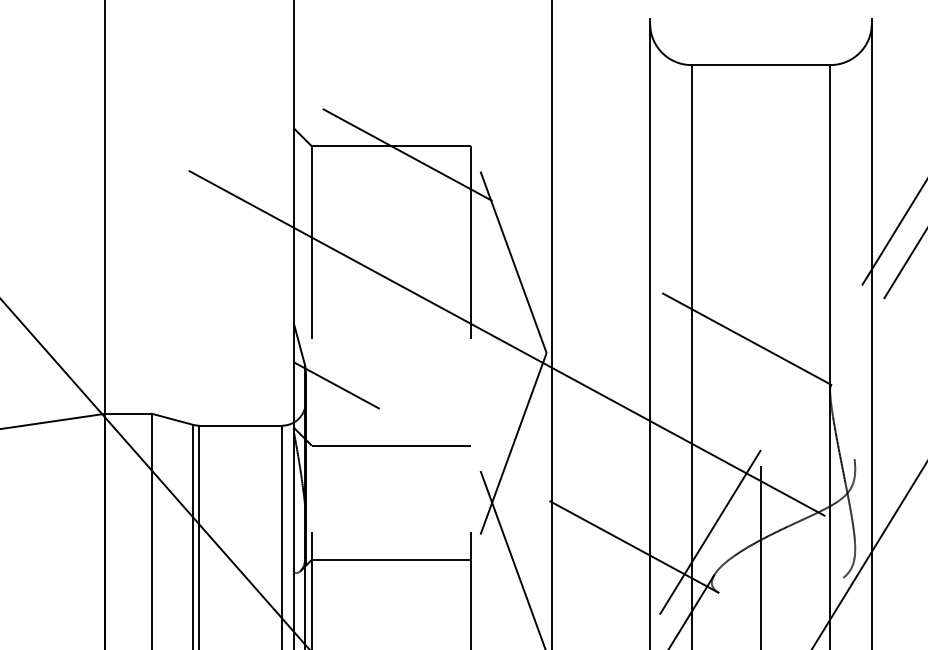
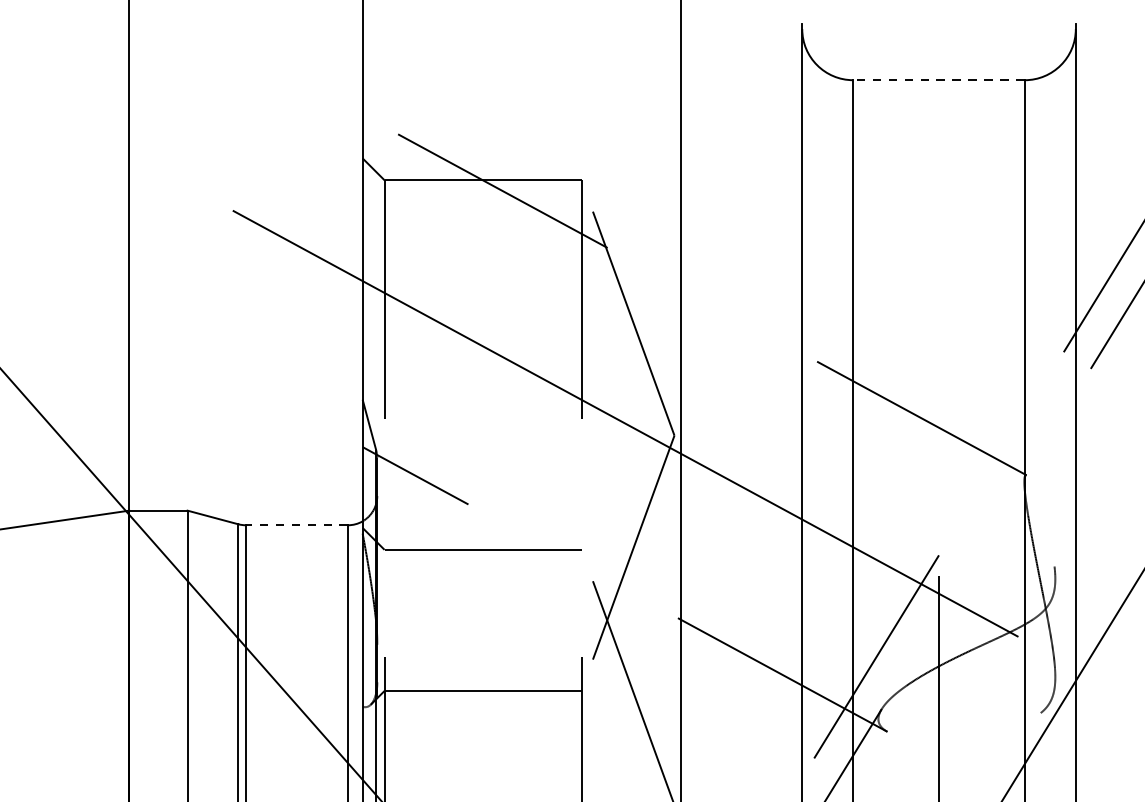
line: (760, 65) -> (938, 80), solid -> dashed
line: (240, 425) -> (296, 525), solid -> dashed

